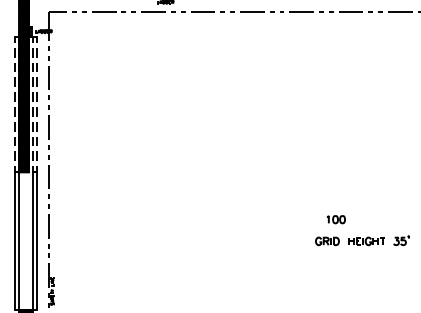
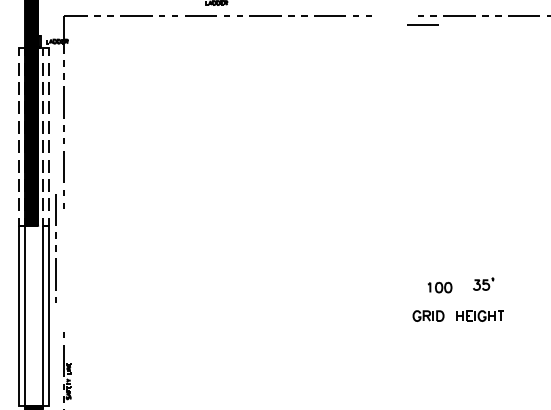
line: (301, 11) -> (422, 24), moved
line: (48, 206) -> (55, 248), moved
part: (401, 240) -> (483, 283), moved

